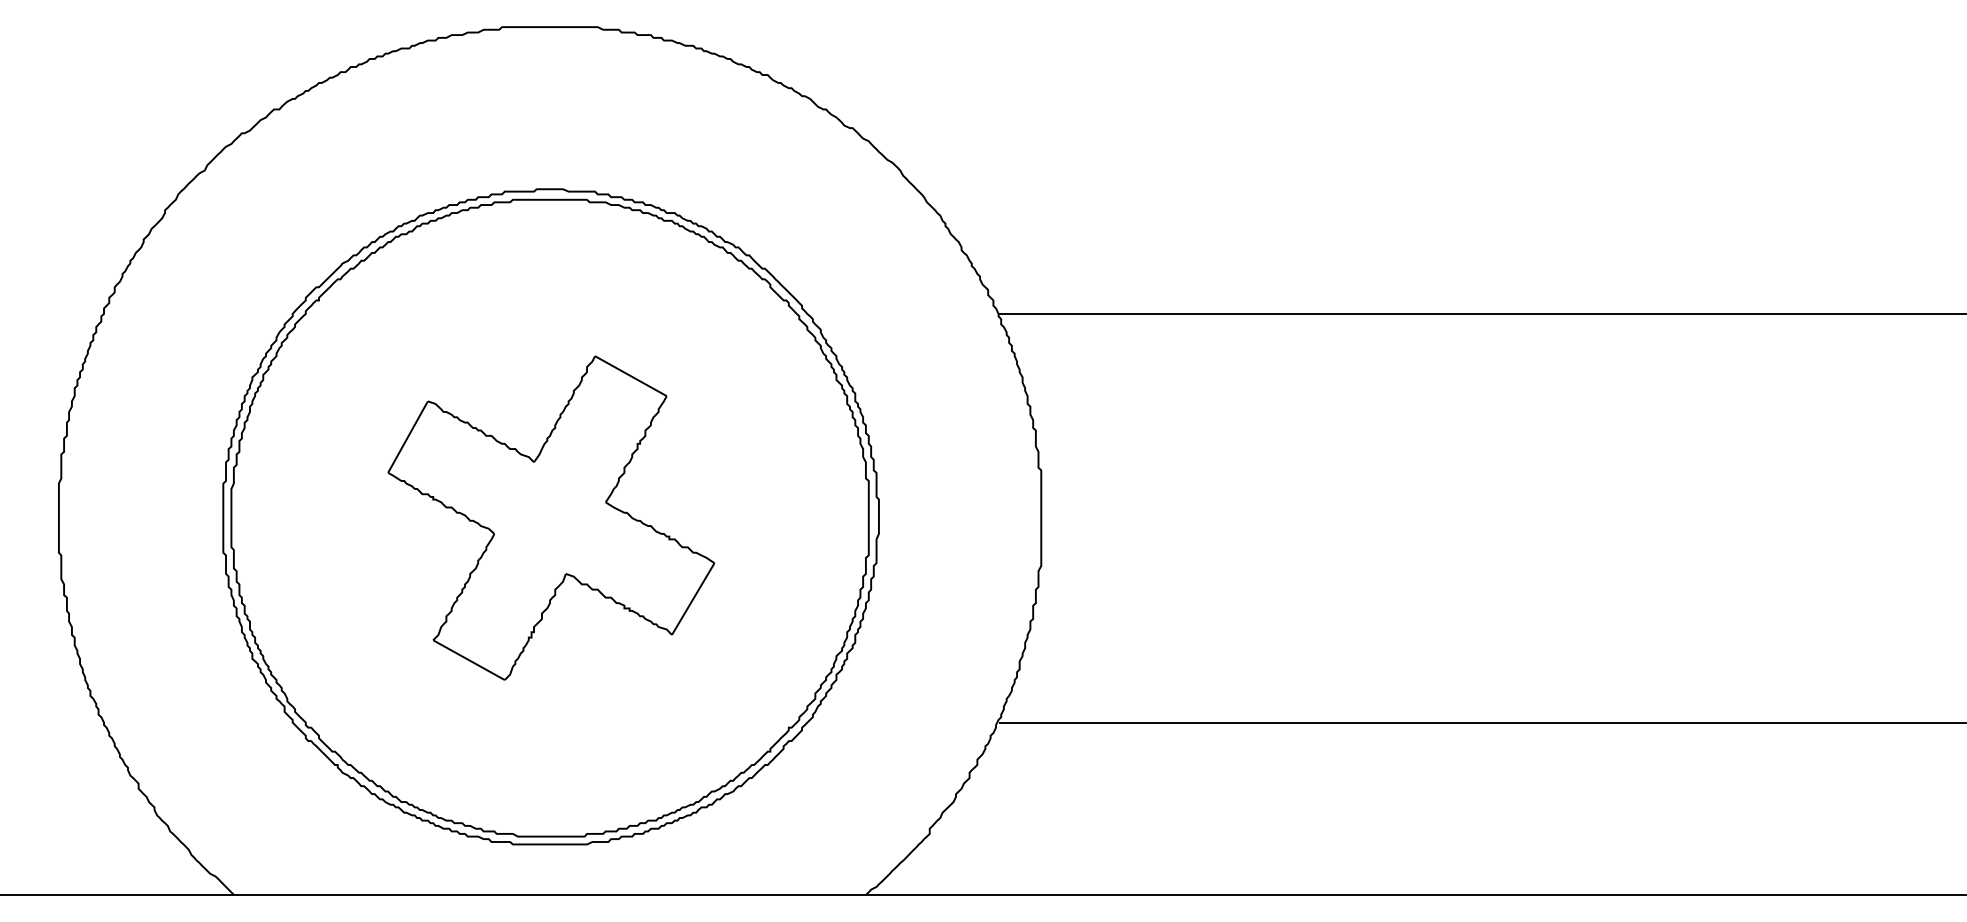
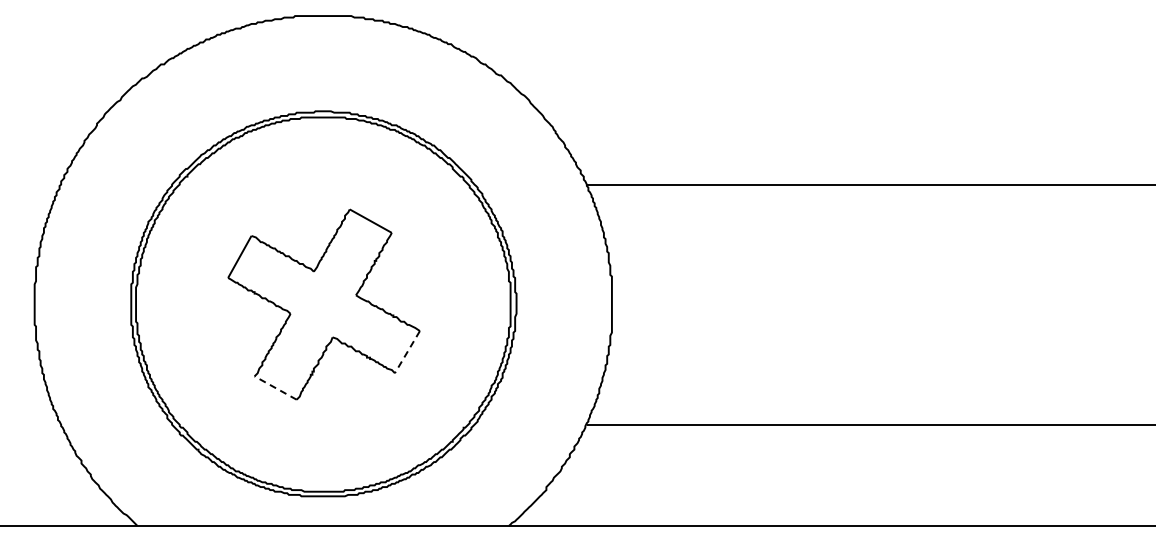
line: (693, 599) -> (407, 352), solid -> dashed
line: (468, 659) -> (275, 387), solid -> dashed

